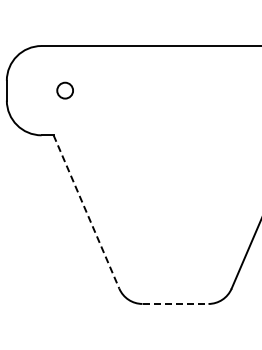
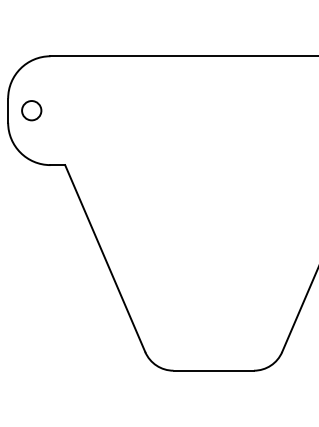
circle: (64, 90) -> (30, 110), moved
line: (86, 212) -> (105, 259), dashed -> solid
line: (175, 303) -> (213, 370), dashed -> solid

